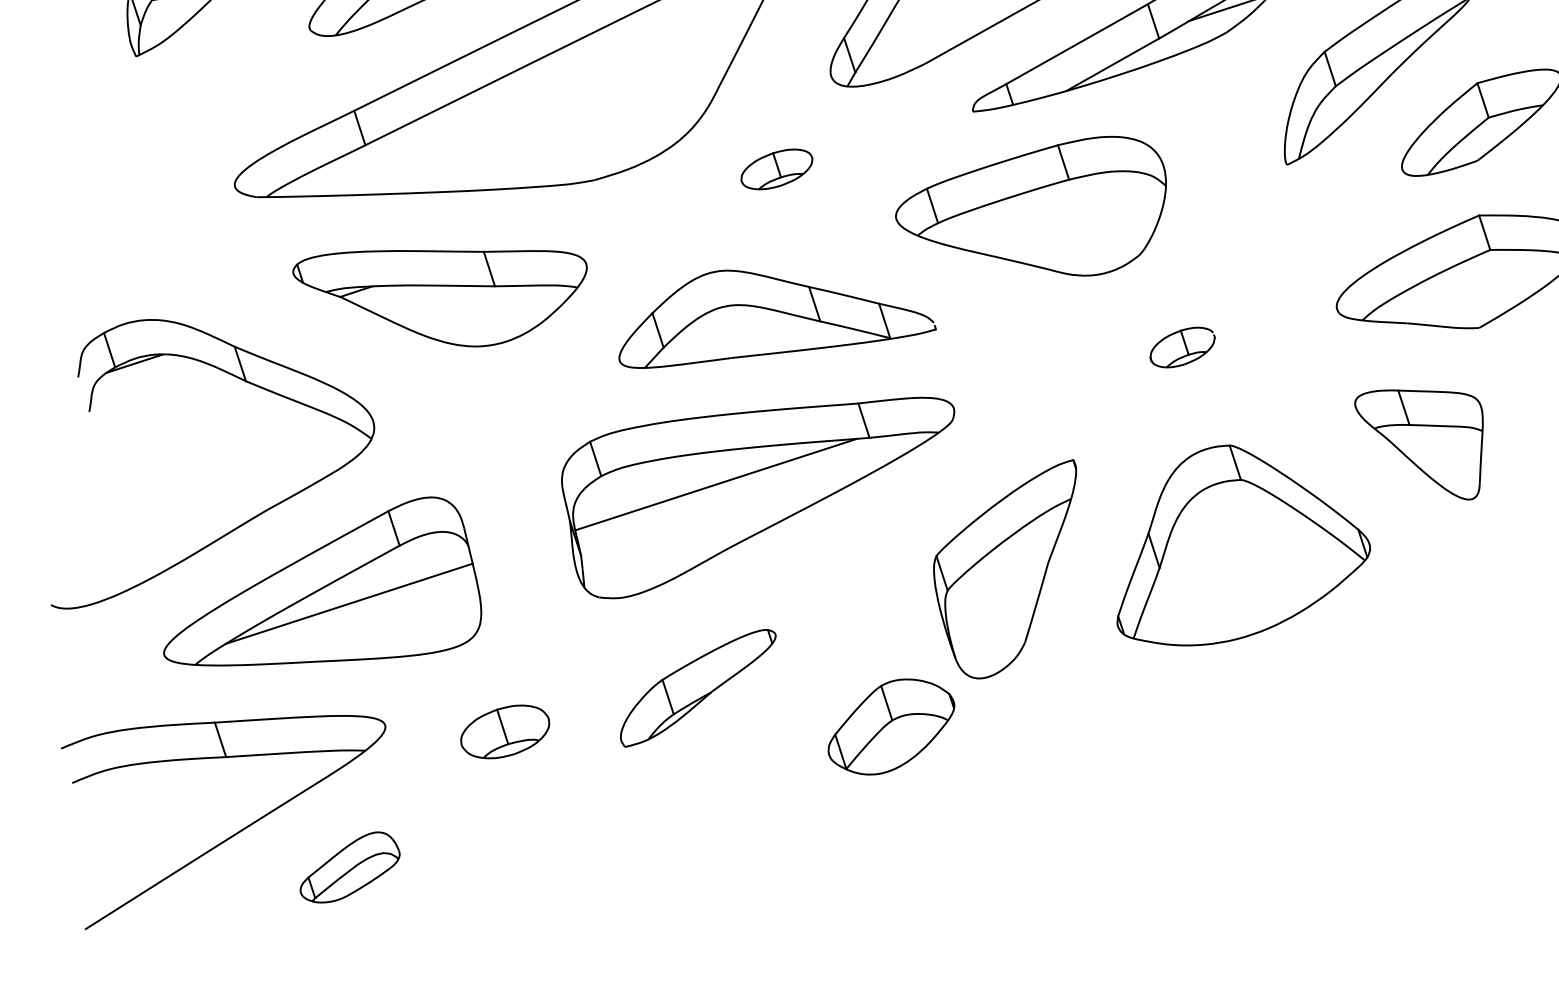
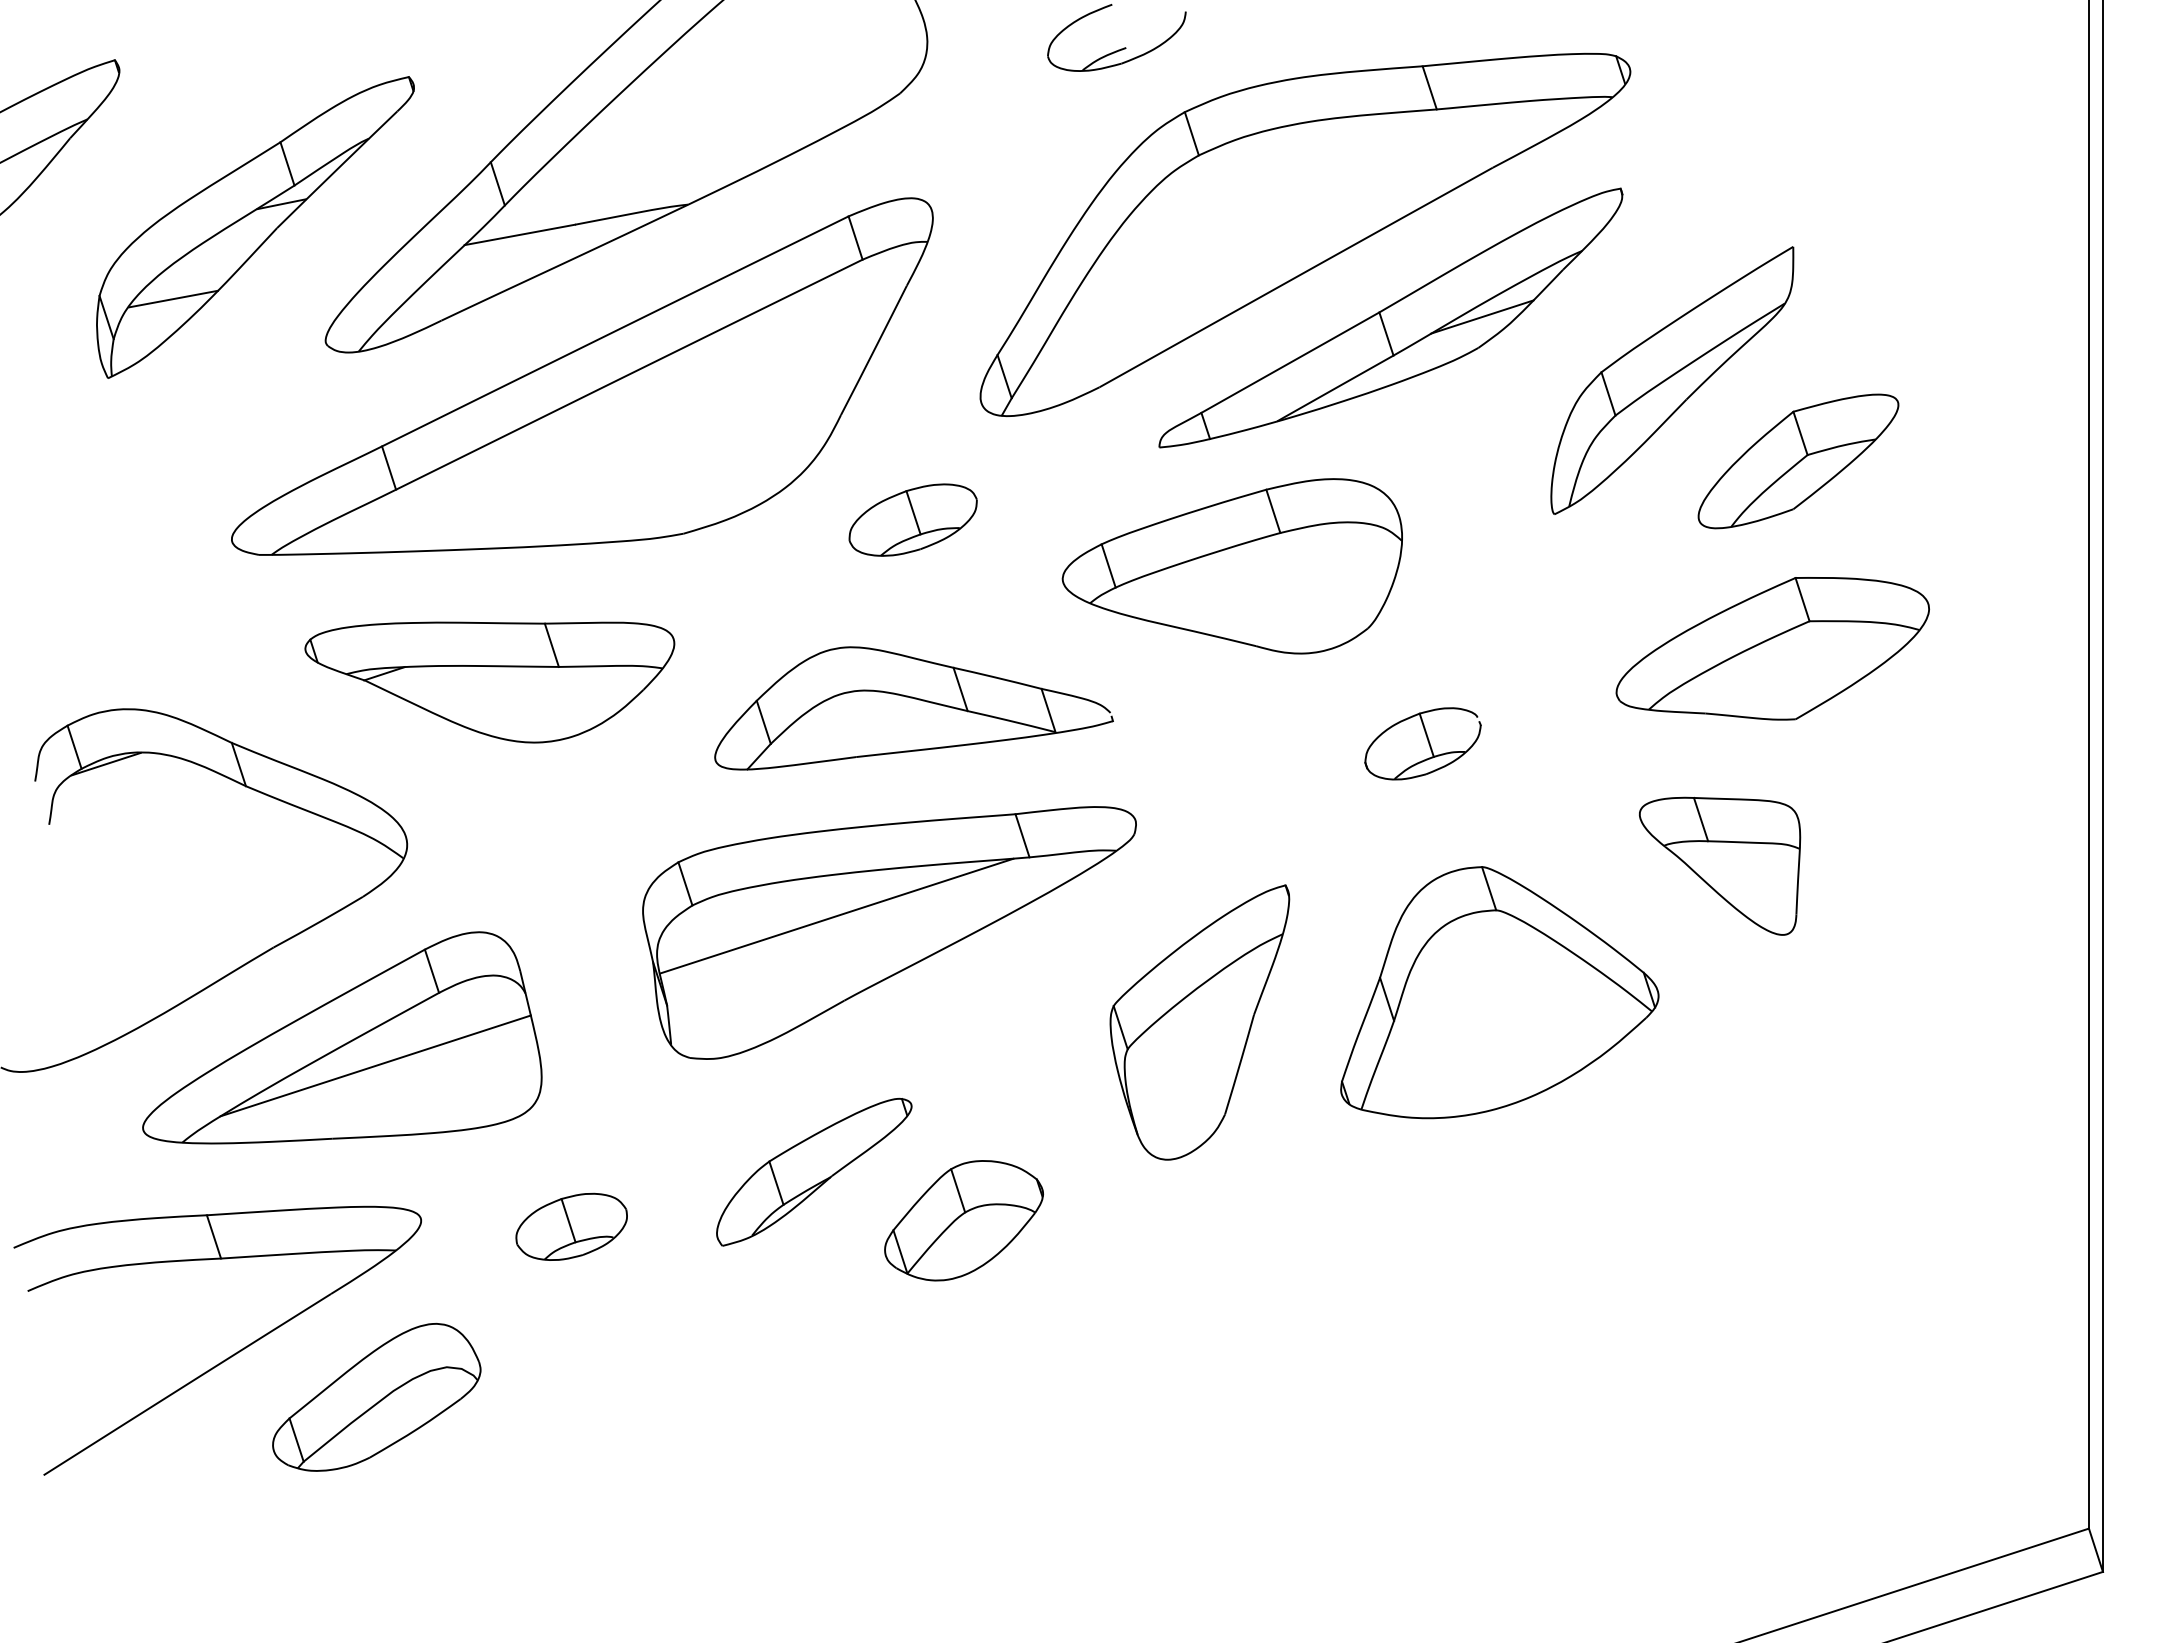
part: (776, 168) -> (912, 519), size x1.43
part: (1182, 347) -> (1422, 743), size x1.43
part: (890, 726) -> (963, 1220), moved
part: (349, 866) -> (376, 1396), size x1.67

